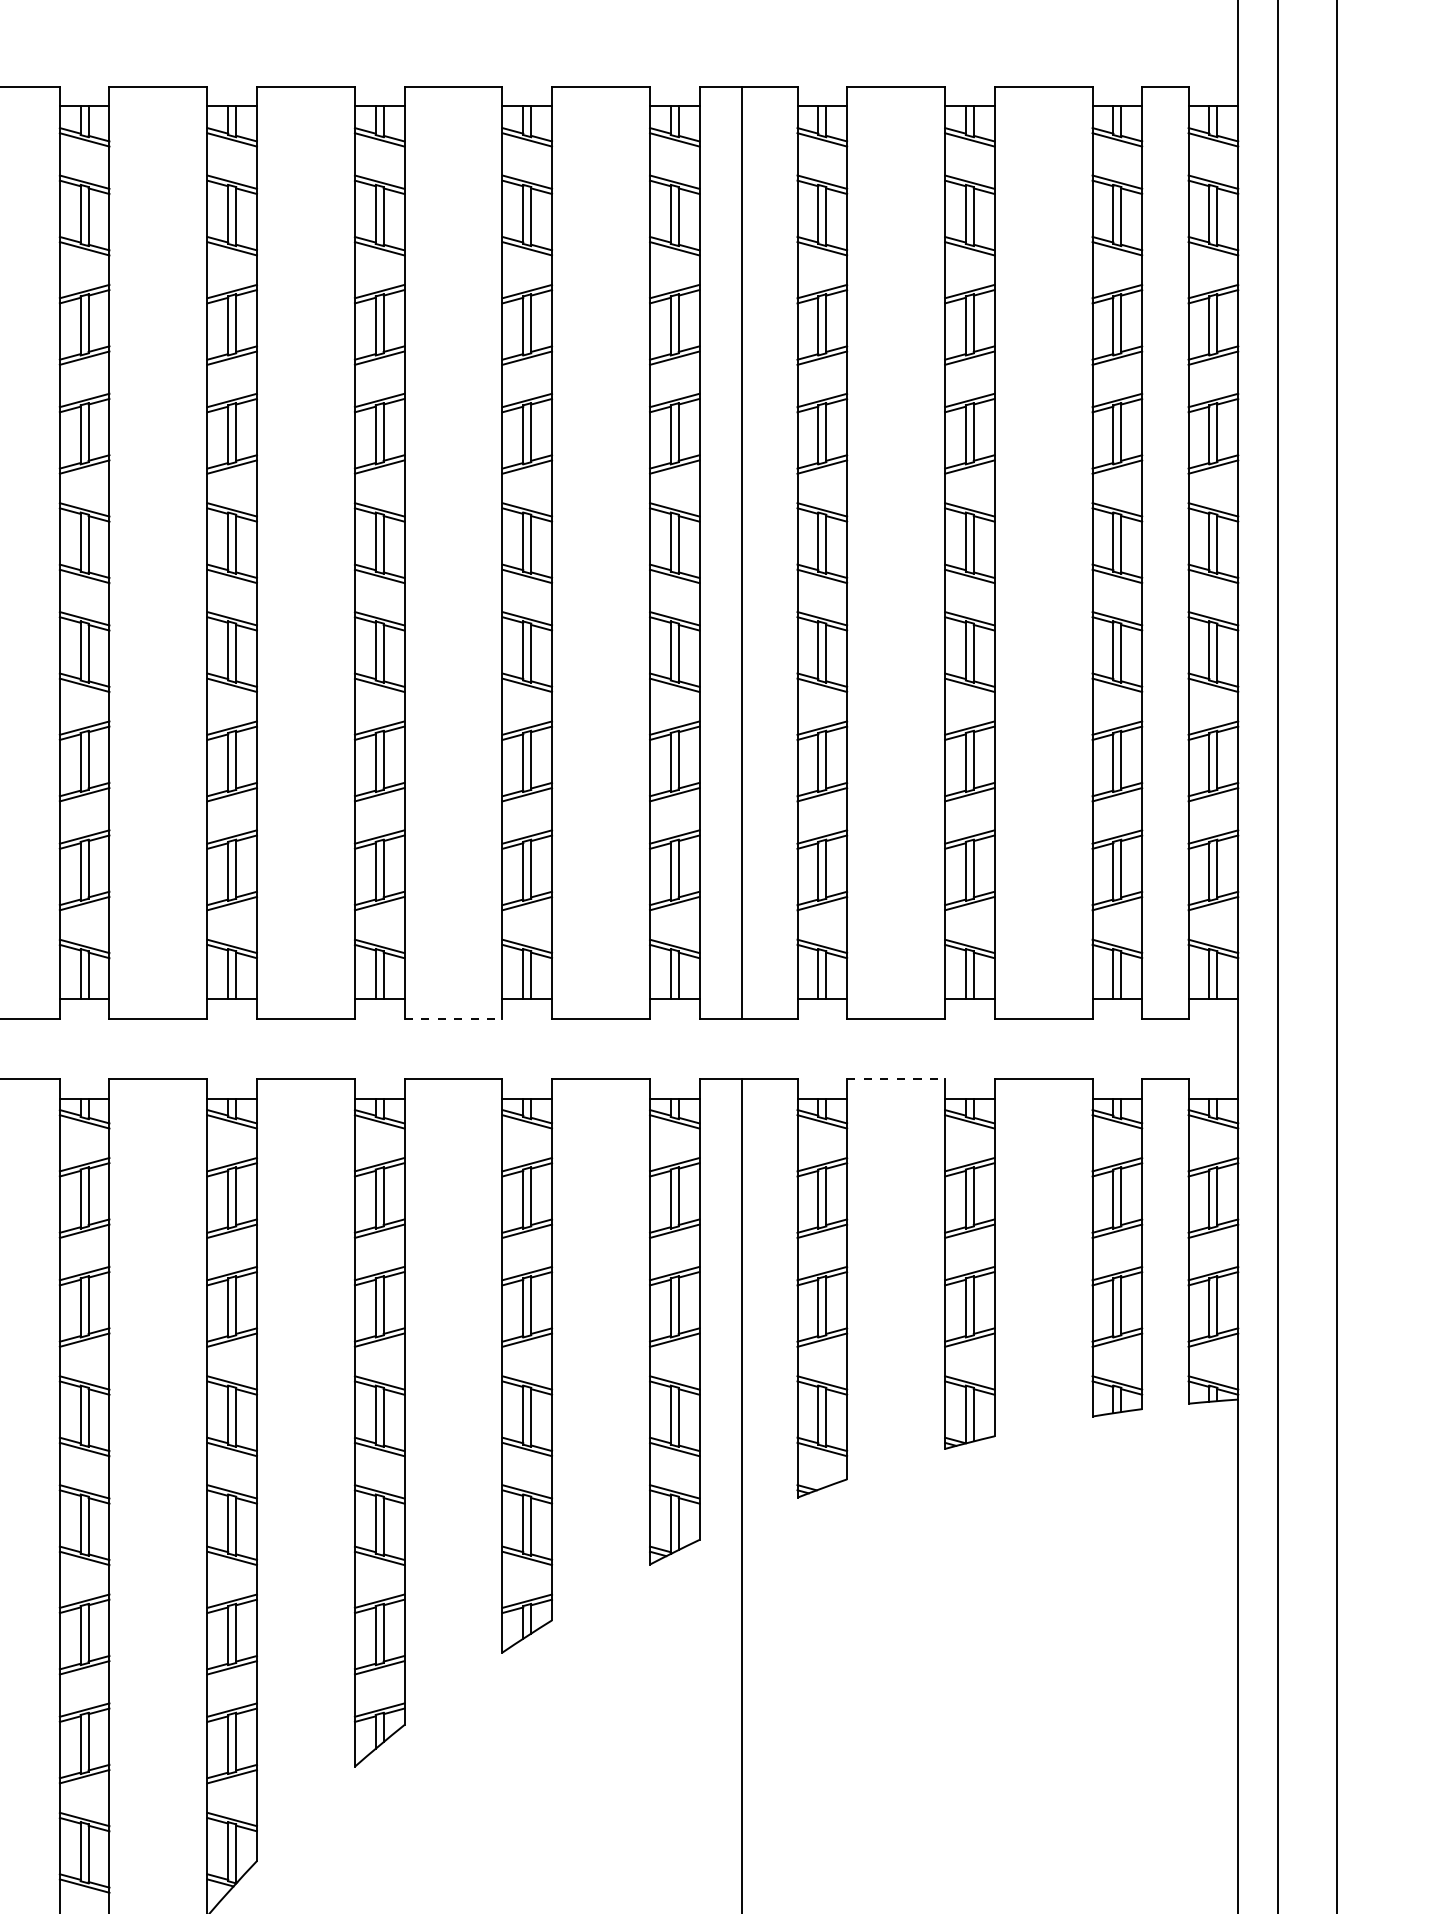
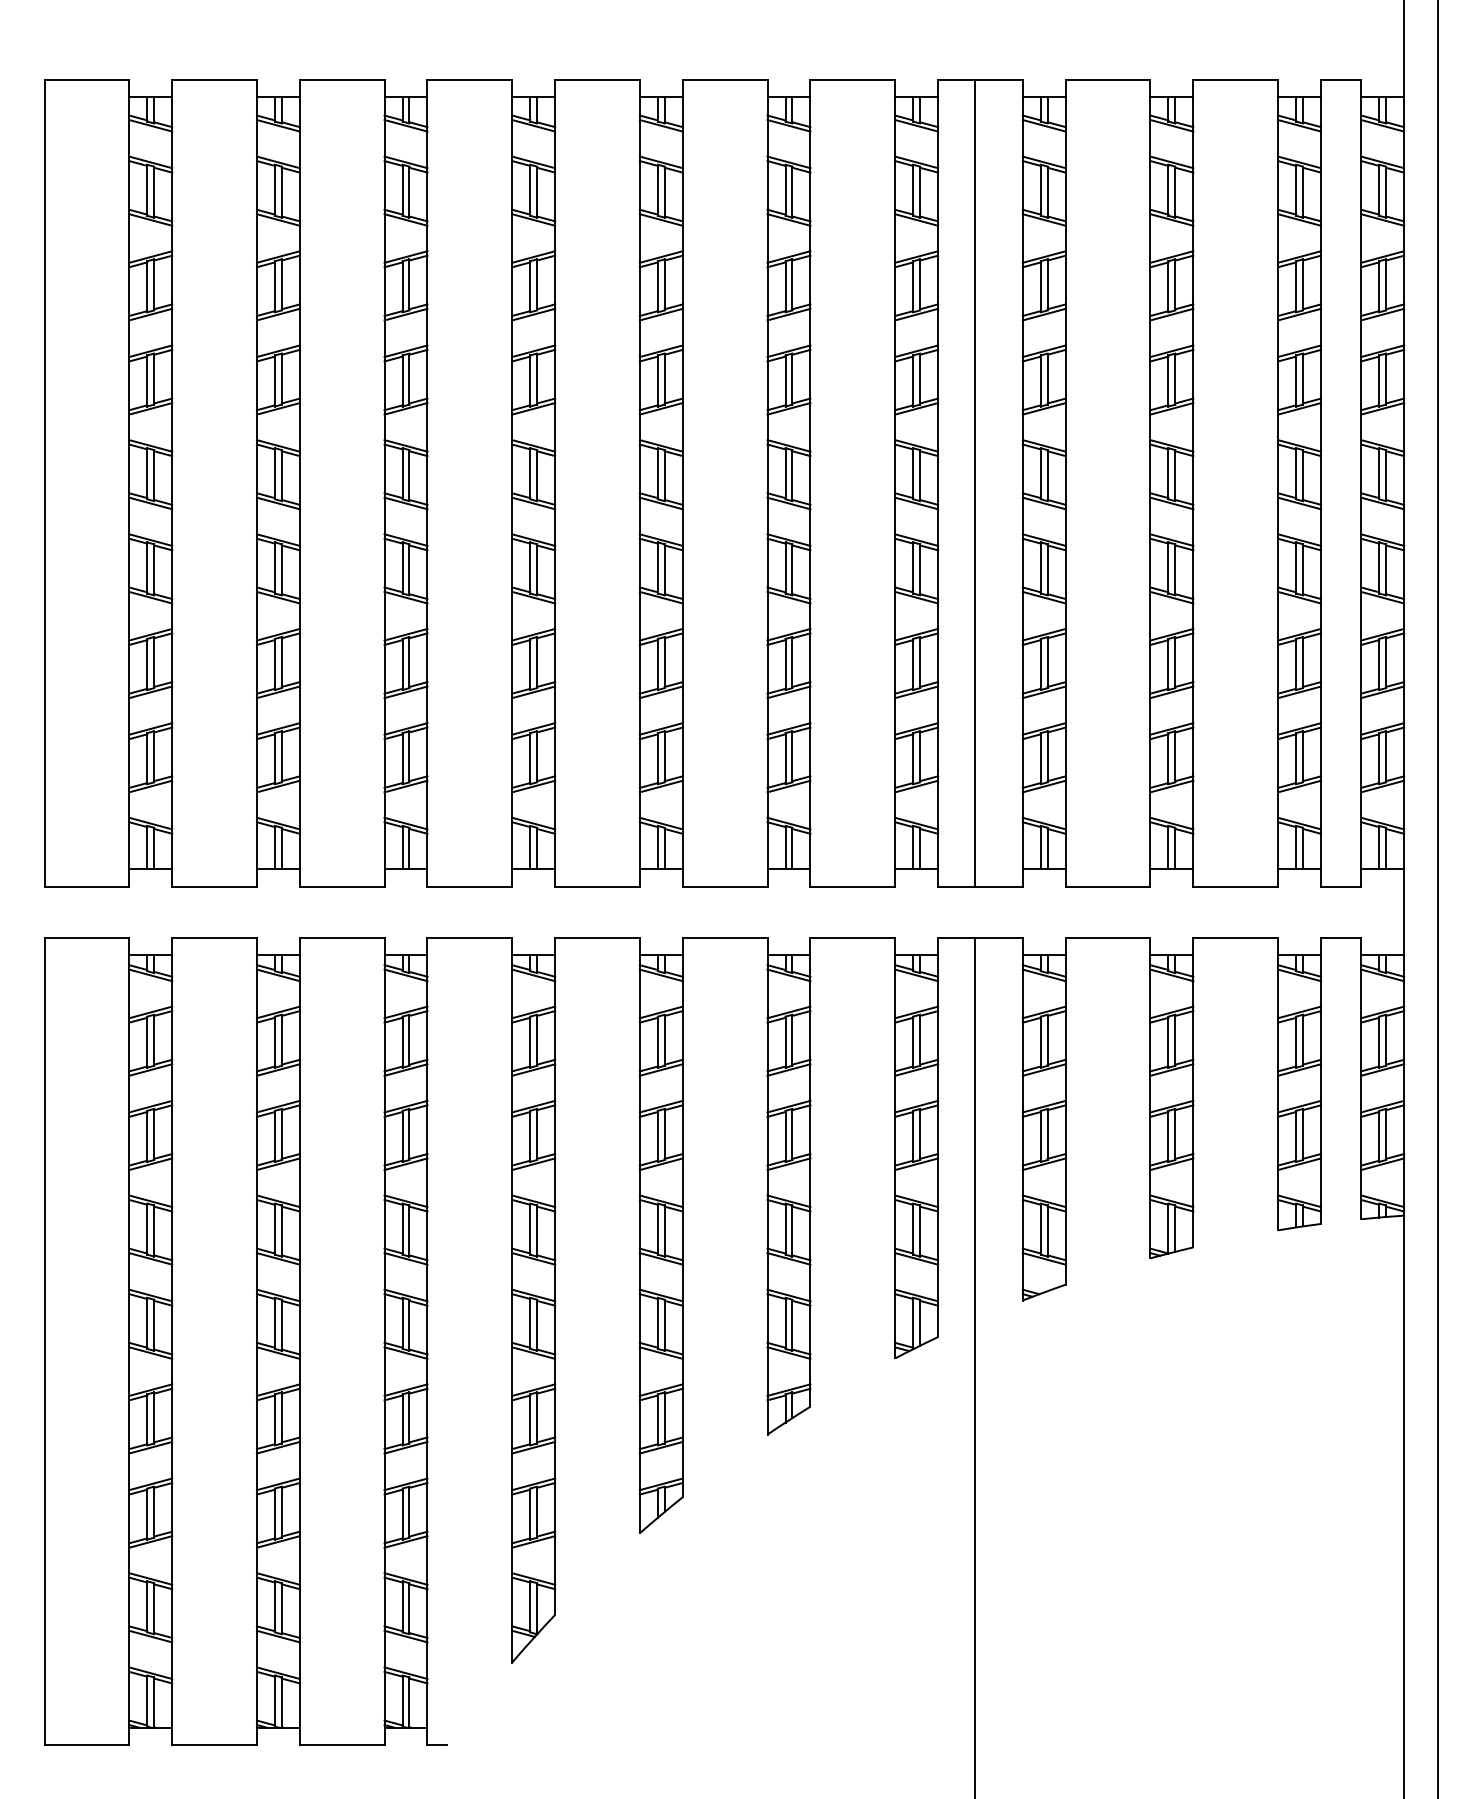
line: (453, 1019) -> (725, 886), dashed -> solid
line: (896, 1079) -> (1108, 938), dashed -> solid

